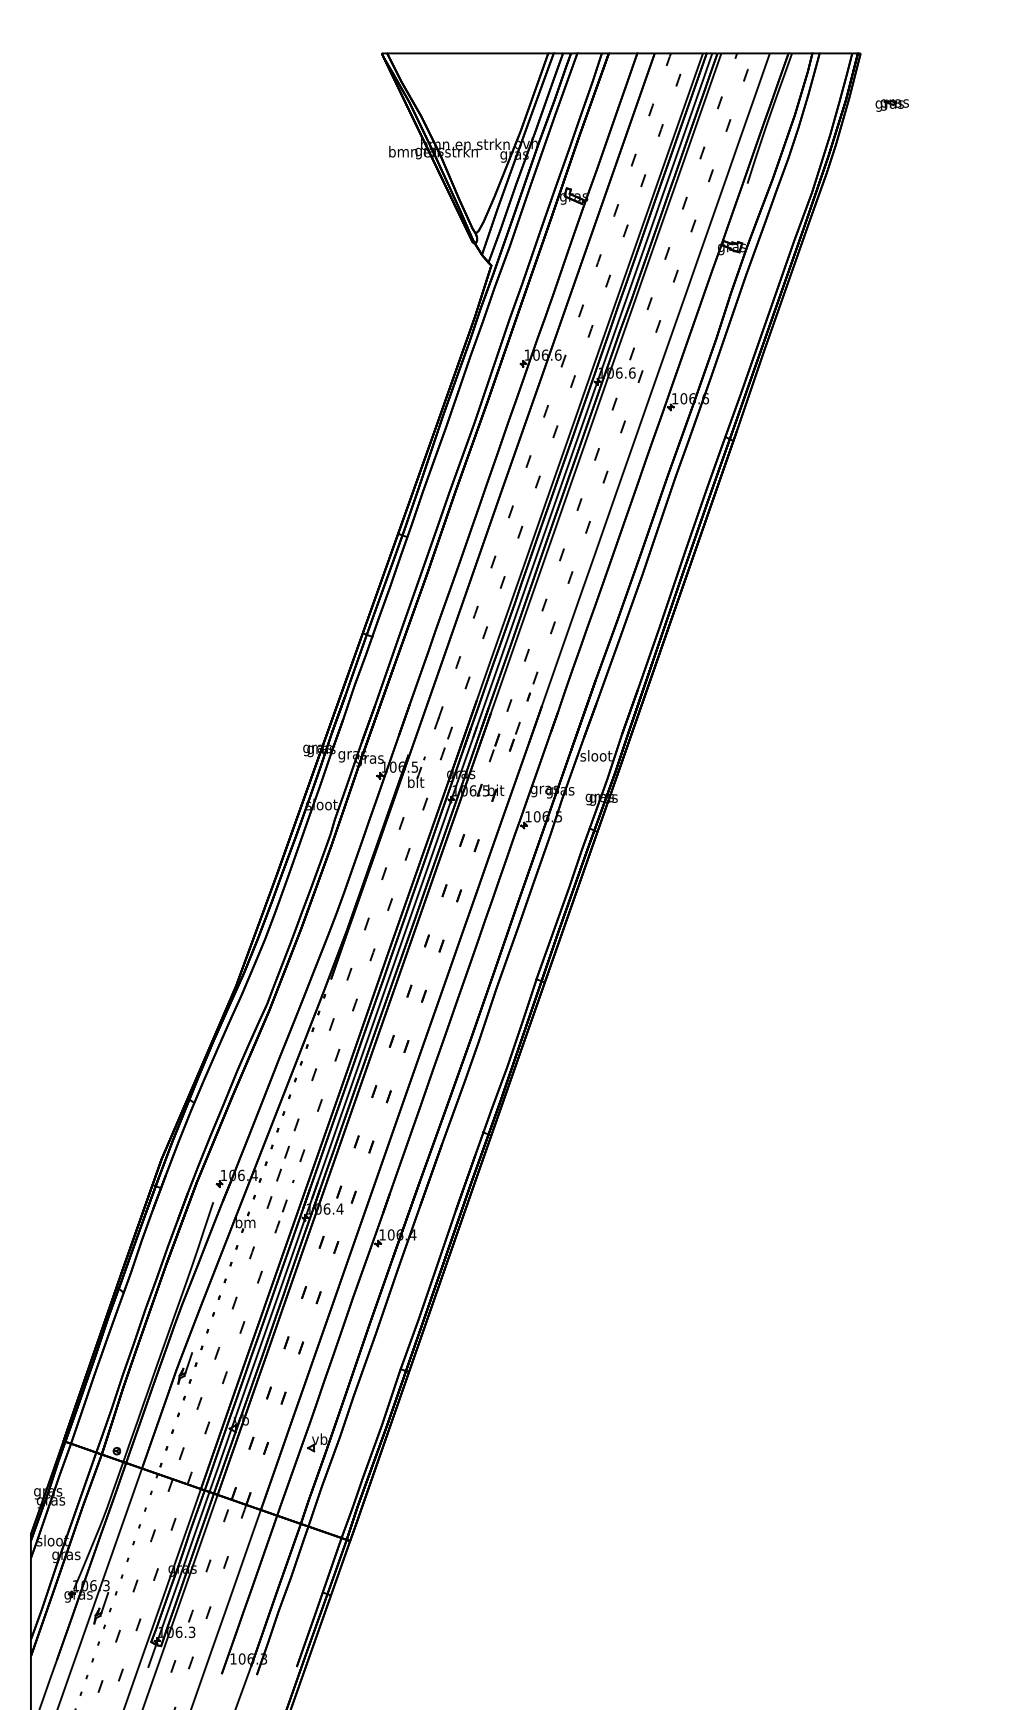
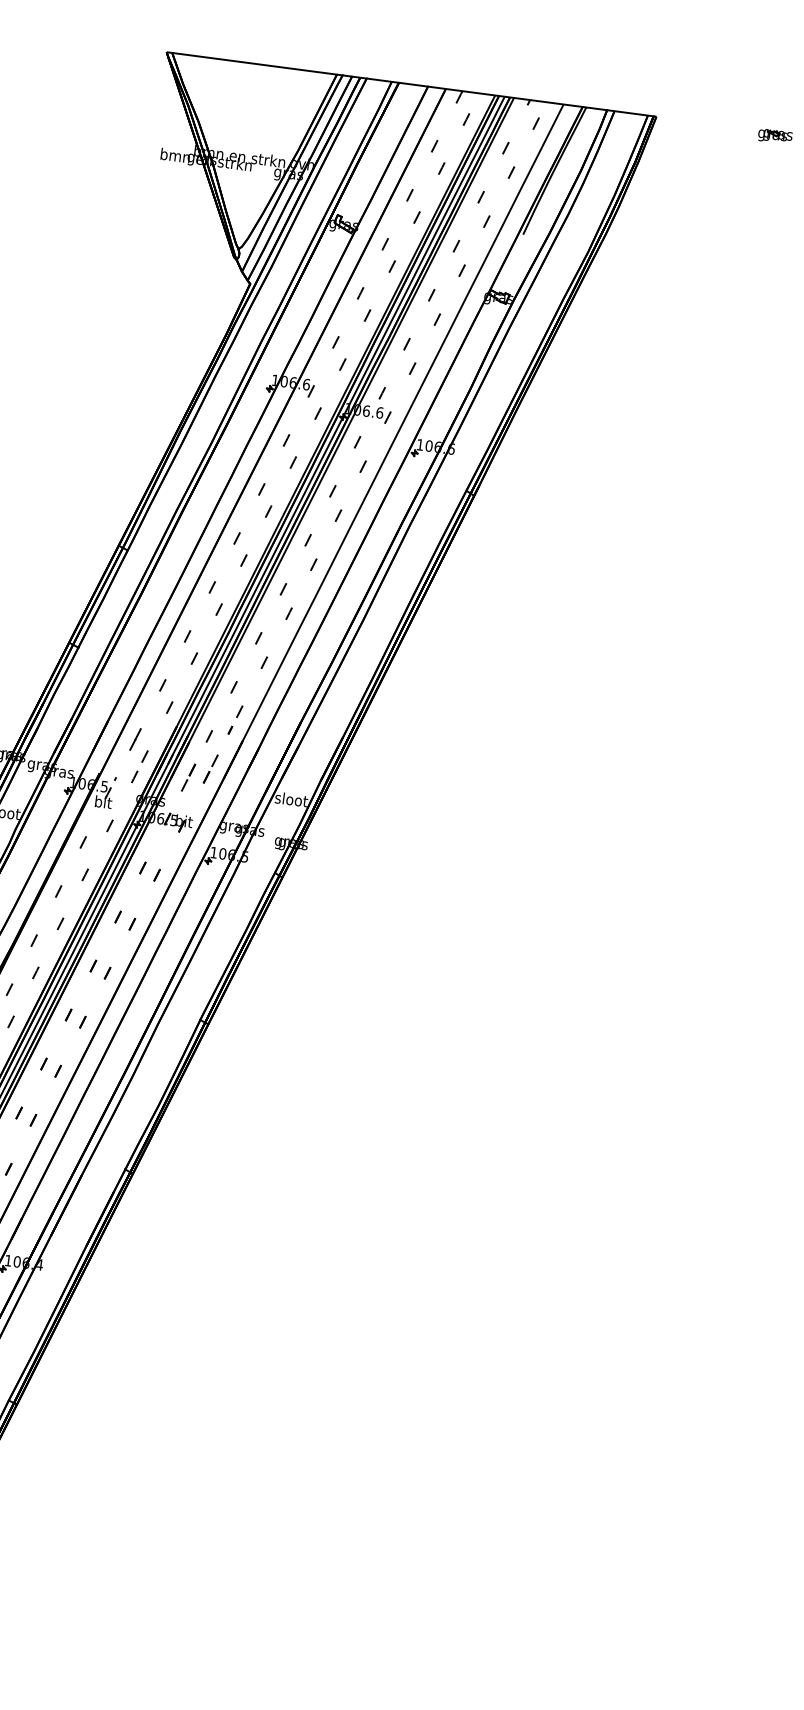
part: (891, 105) -> (774, 136), moved

